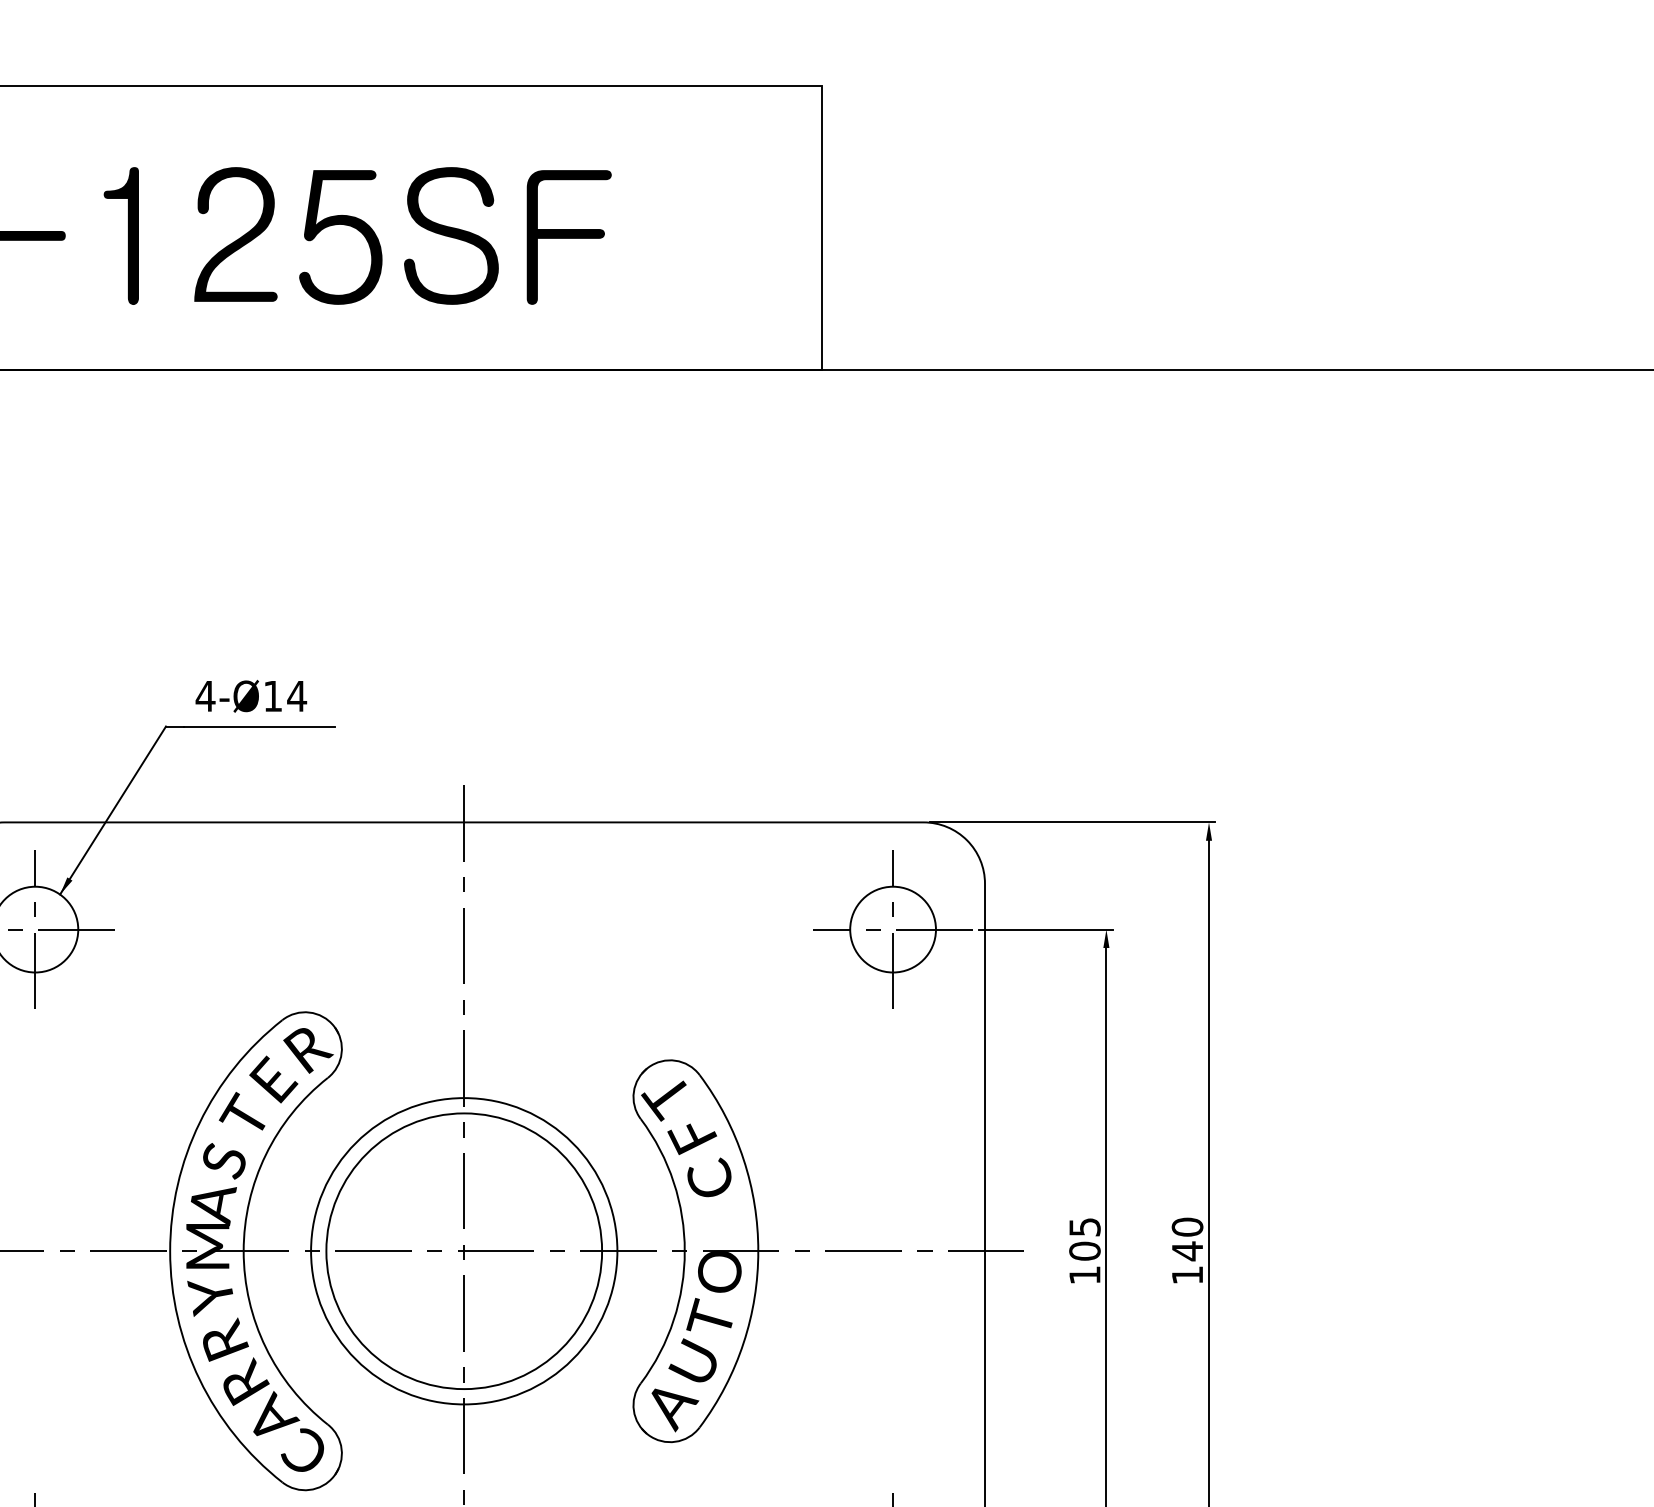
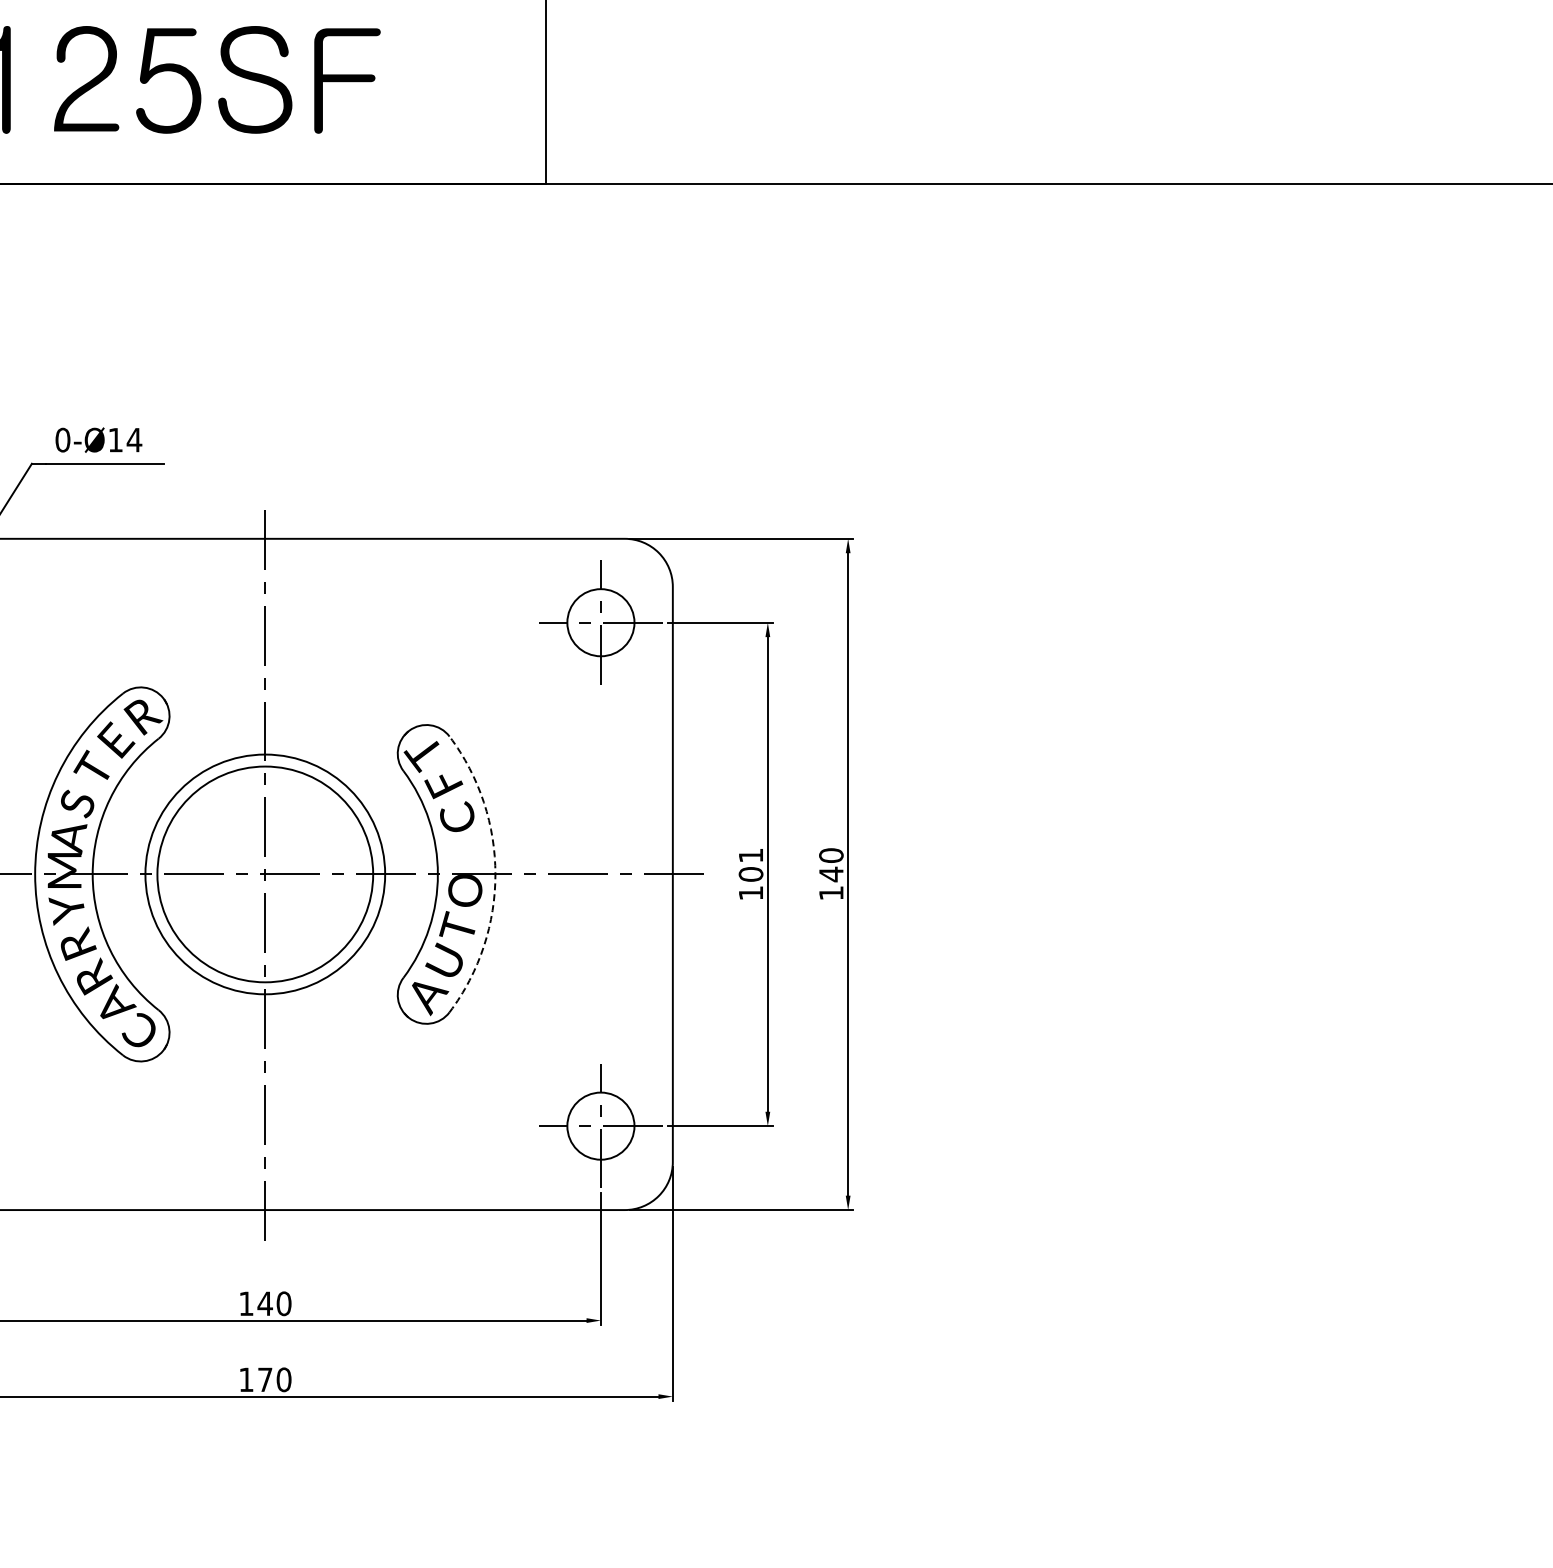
text: (205, 695) -> (62, 439), 4-Ø14 -> 0-Ø14
text: (1085, 1227) -> (751, 855), 105 -> 101
arc: (758, 1251) -> (495, 874), solid -> dashed

